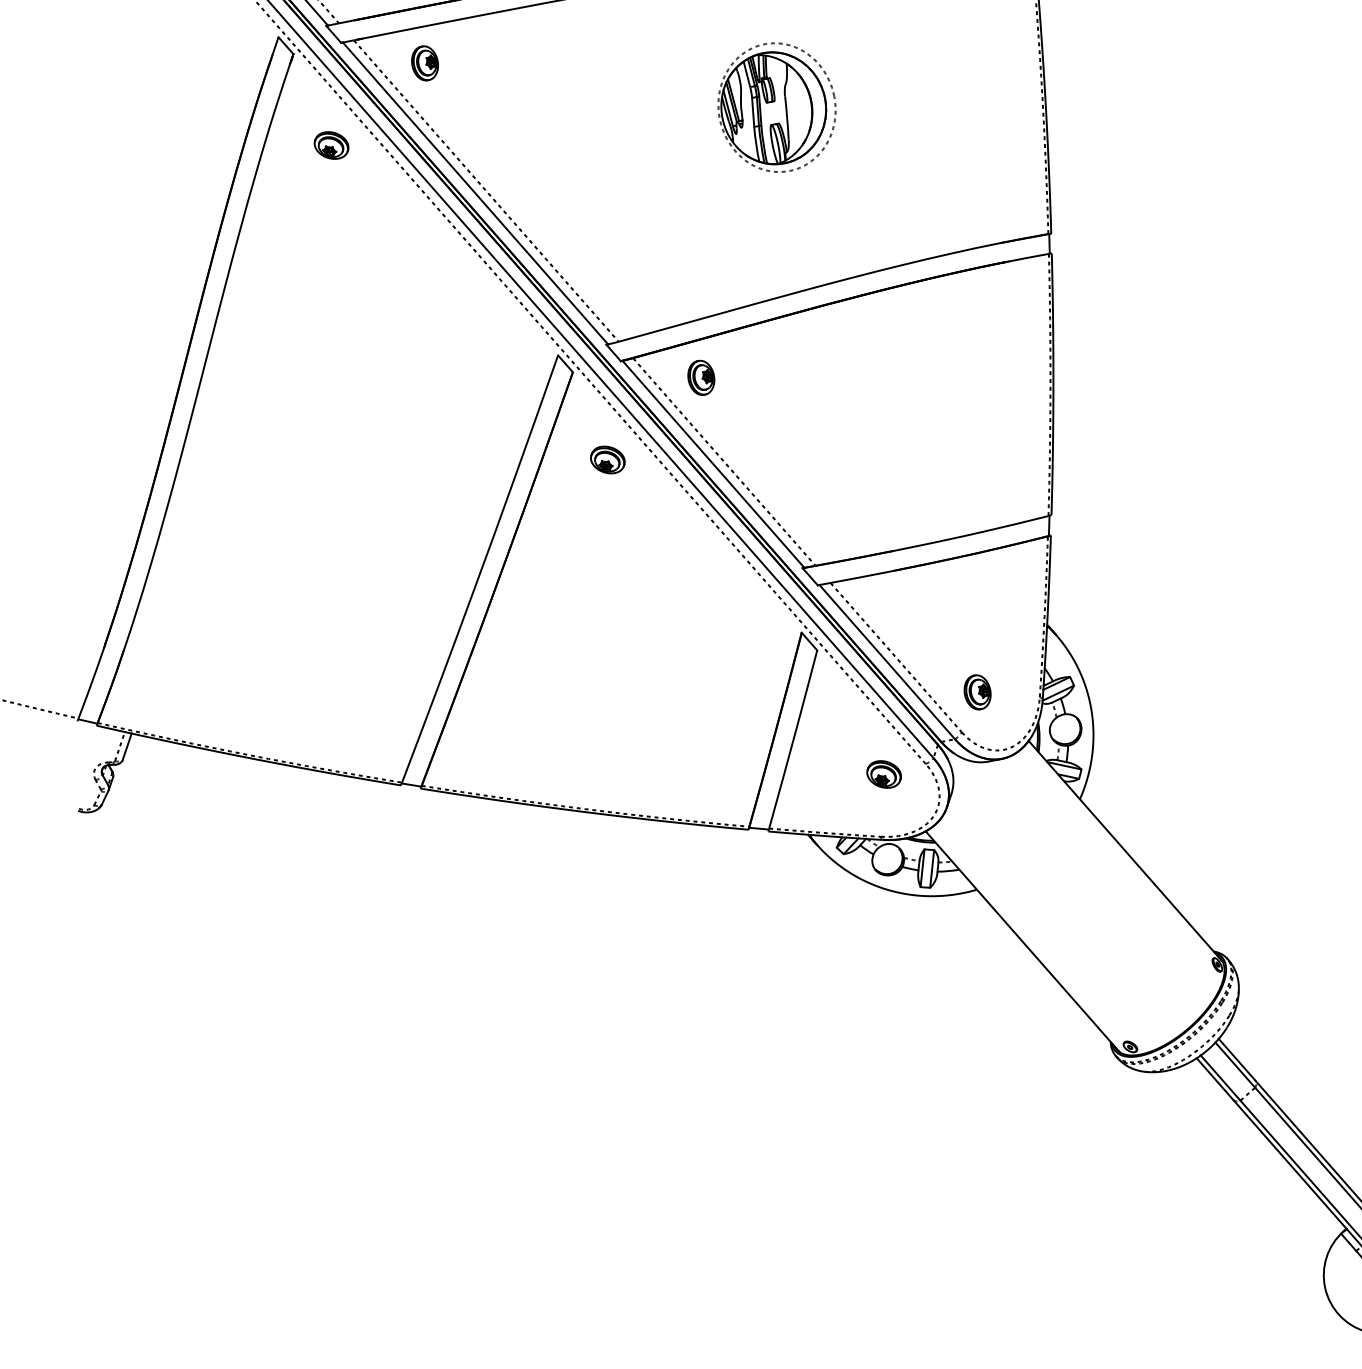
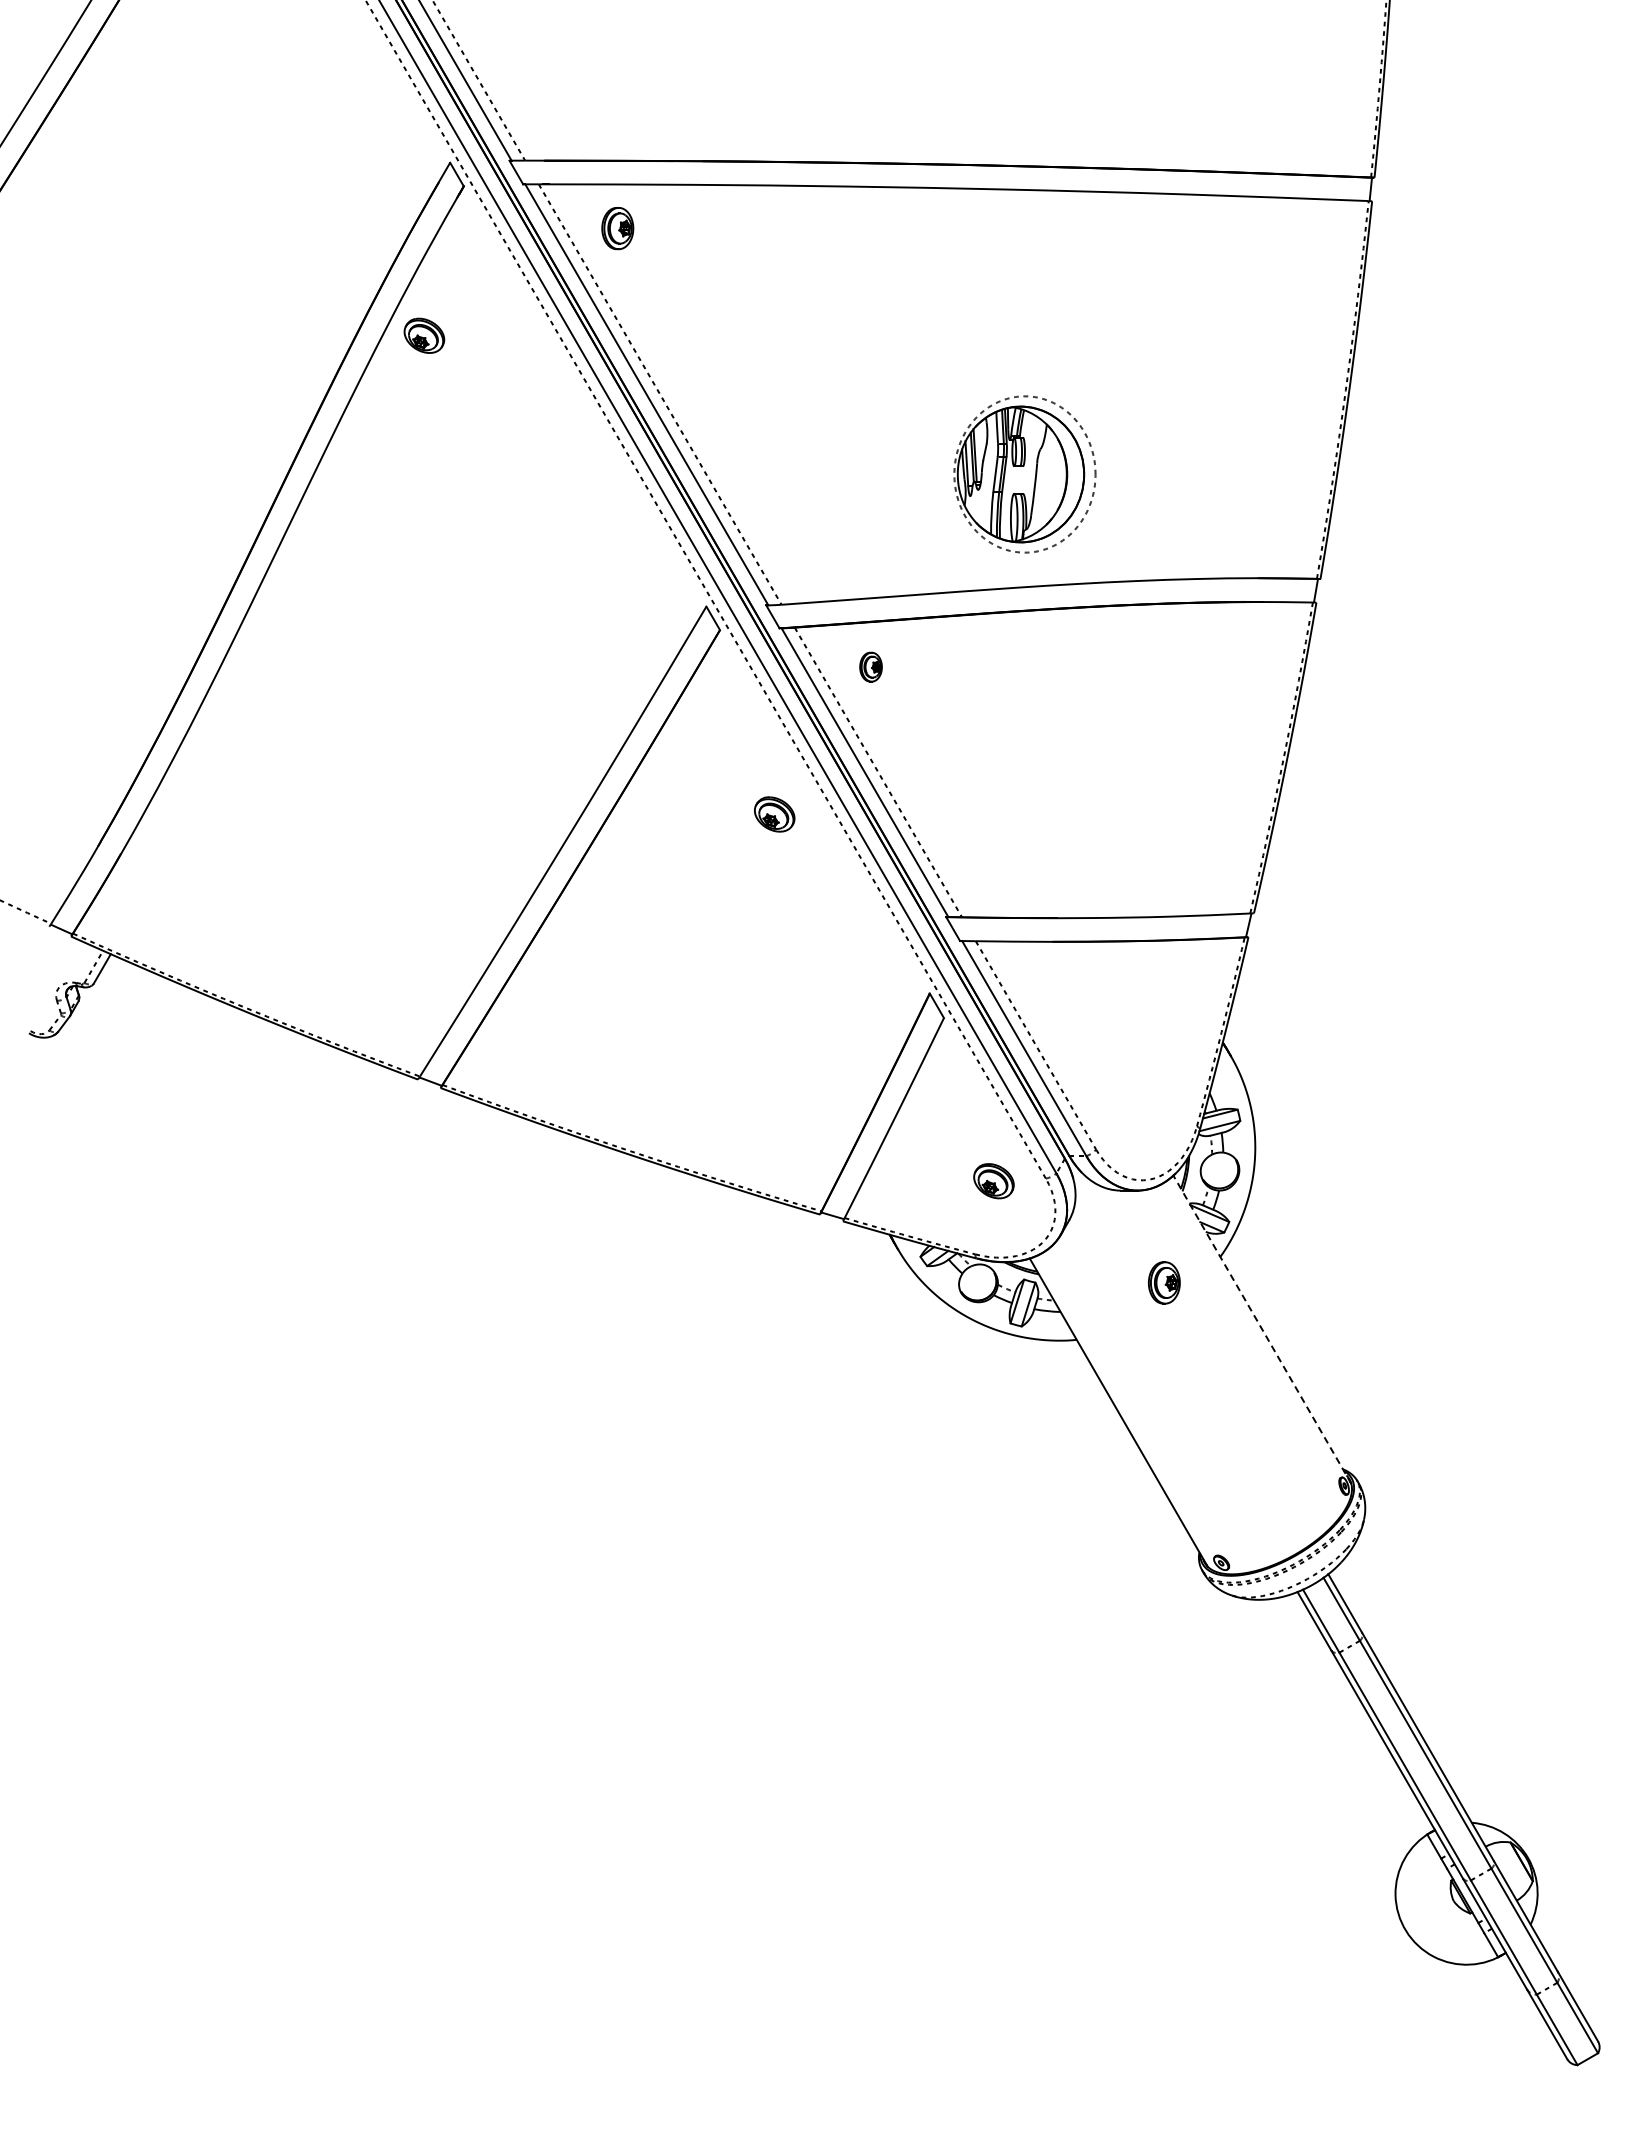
part: (776, 107) -> (1024, 474), moved
part: (331, 145) -> (424, 335), moved
part: (700, 377) -> (870, 666), size x0.7
part: (607, 460) -> (774, 814), moved
part: (977, 692) -> (1164, 1282), moved
line: (1125, 851) -> (1262, 1329), solid -> dashed

